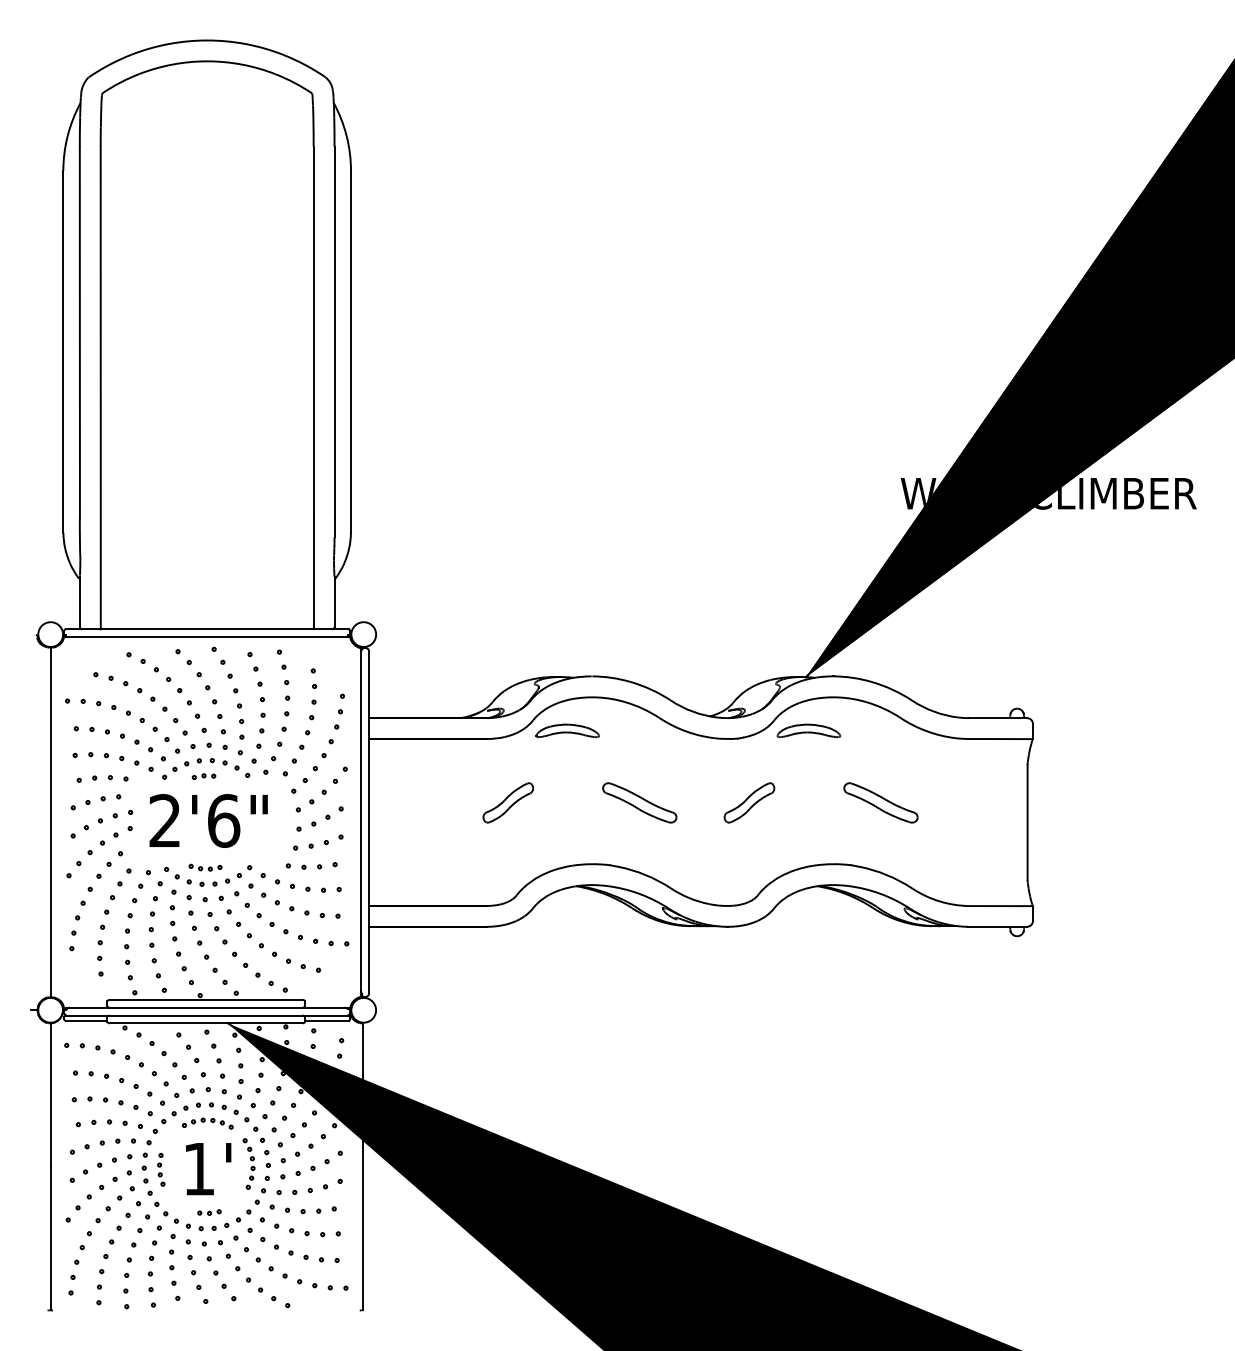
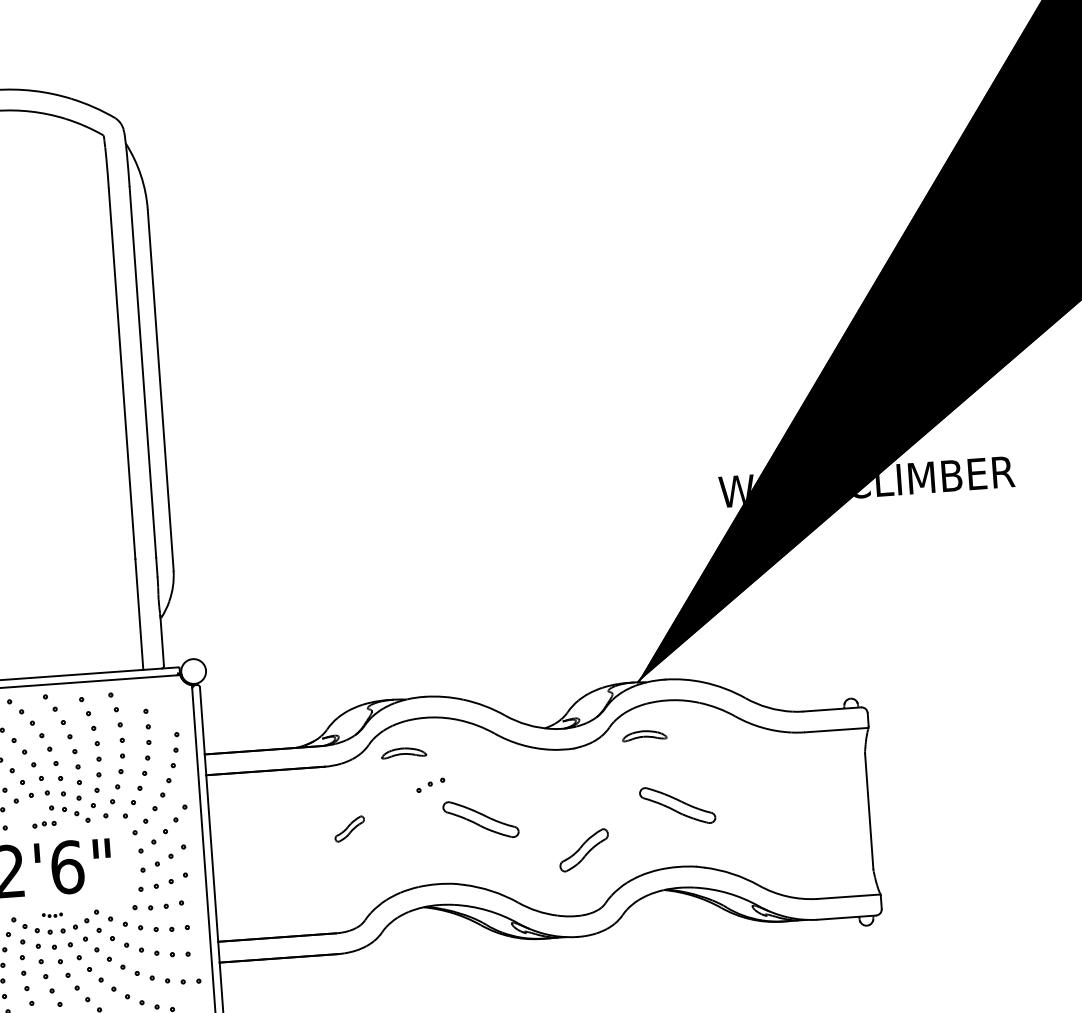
part: (567, 730) -> (403, 752), size x0.7
part: (808, 730) -> (644, 735), size x0.7
part: (186, 764) -> (430, 784), moved
part: (507, 802) -> (349, 828), size x0.6
part: (749, 802) -> (584, 849), moved
part: (880, 802) -> (677, 805), moved
part: (205, 867) -> (52, 915), size x0.6

